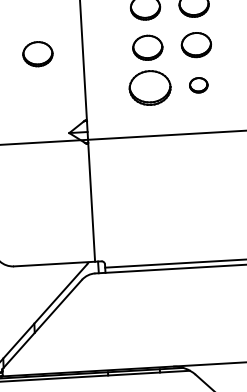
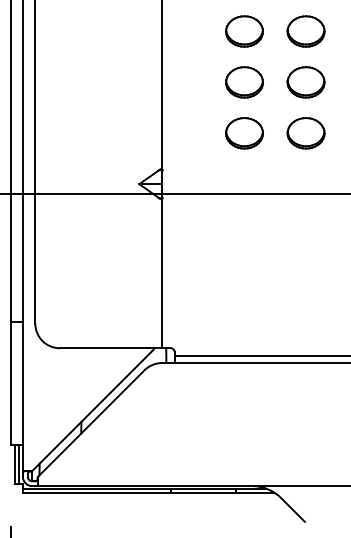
part: (37, 54) -> (105, 82), removed
part: (198, 85) -> (305, 133), size x1.67
part: (150, 88) -> (244, 133), size x0.71

